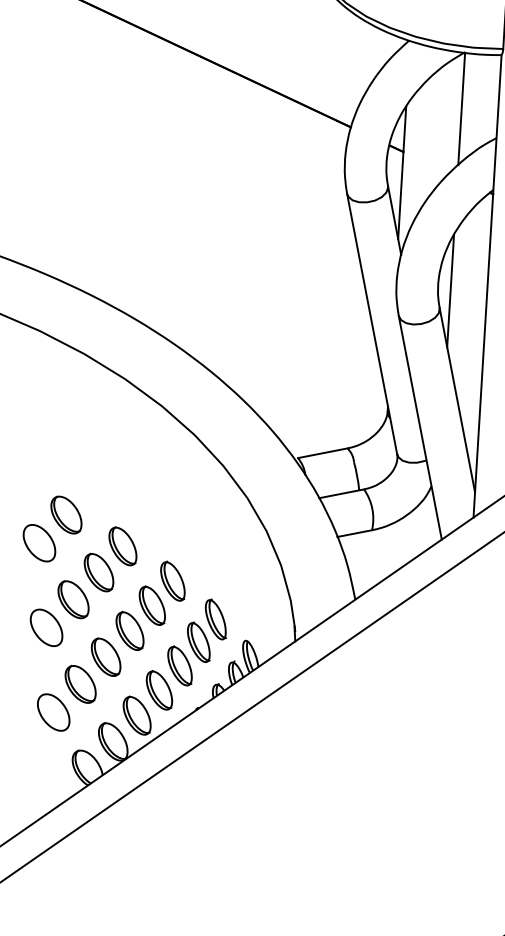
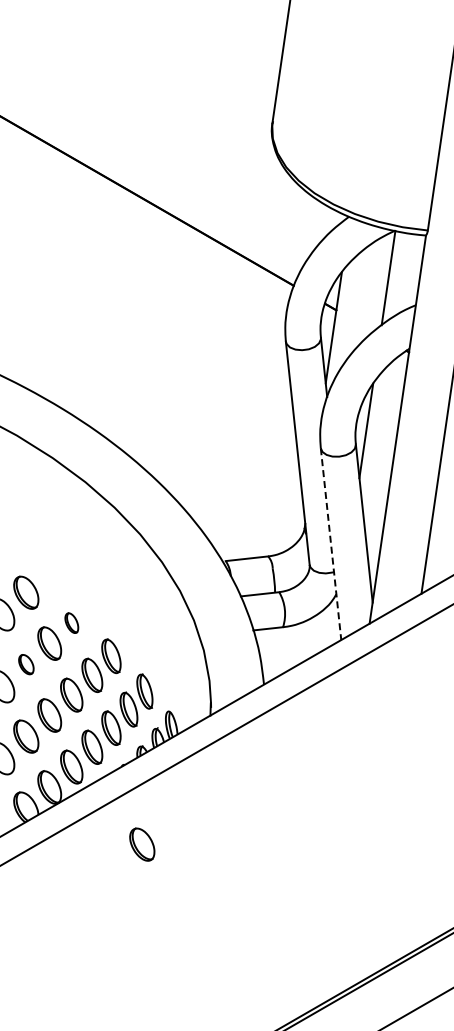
line: (420, 428) -> (331, 544), solid -> dashed
part: (122, 545) -> (71, 622), size x0.6
part: (73, 599) -> (26, 664), size x0.6
part: (228, 799) -> (142, 844), added

